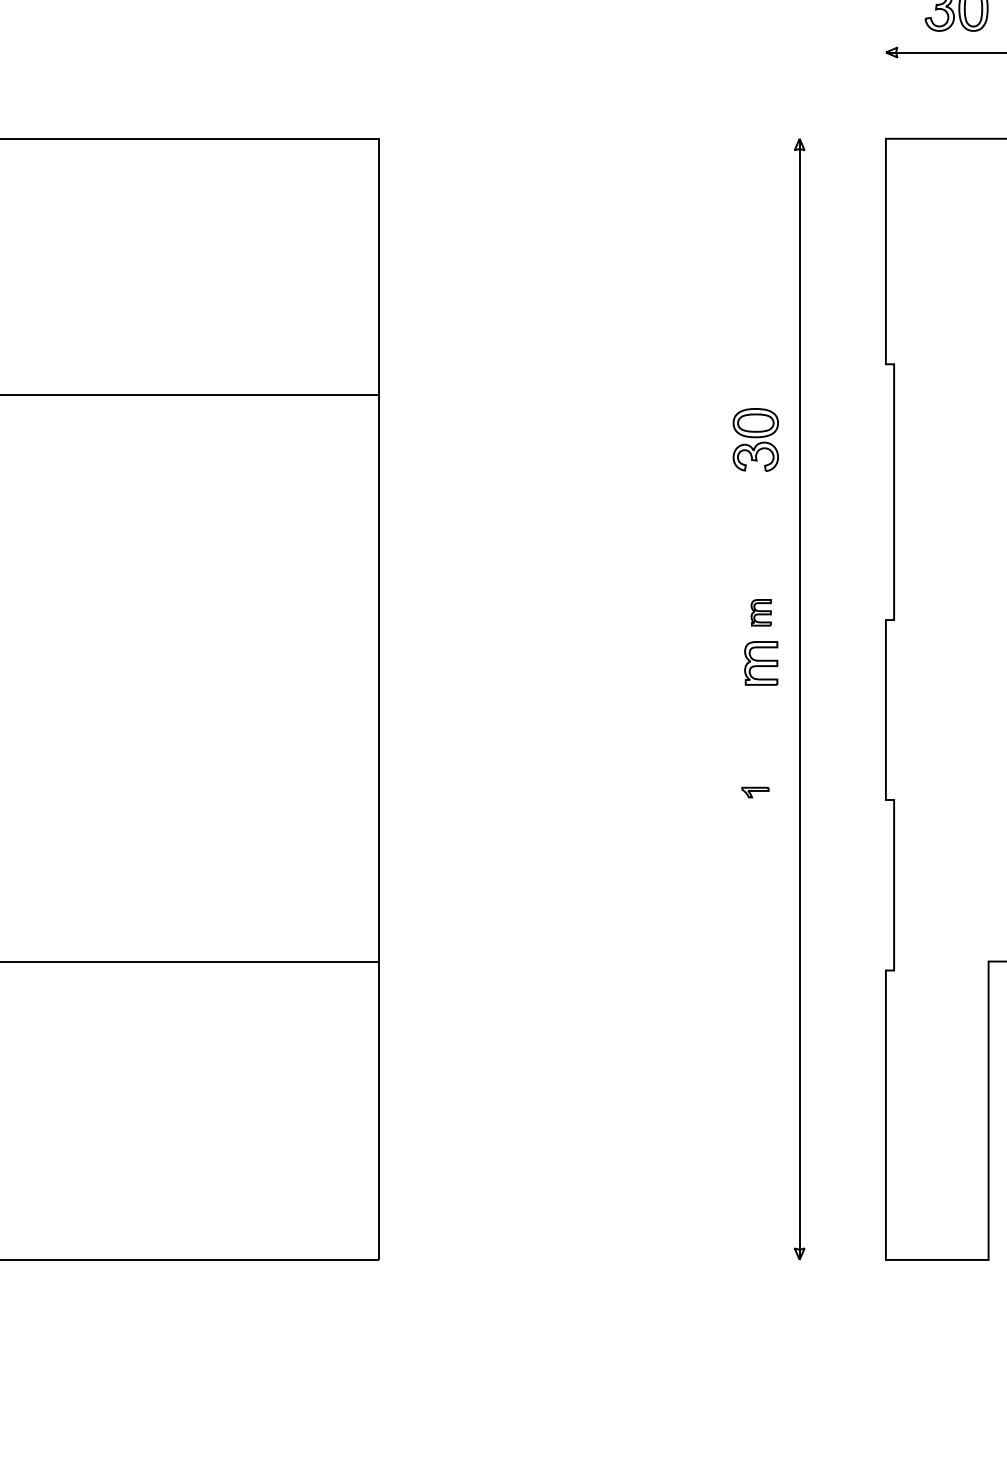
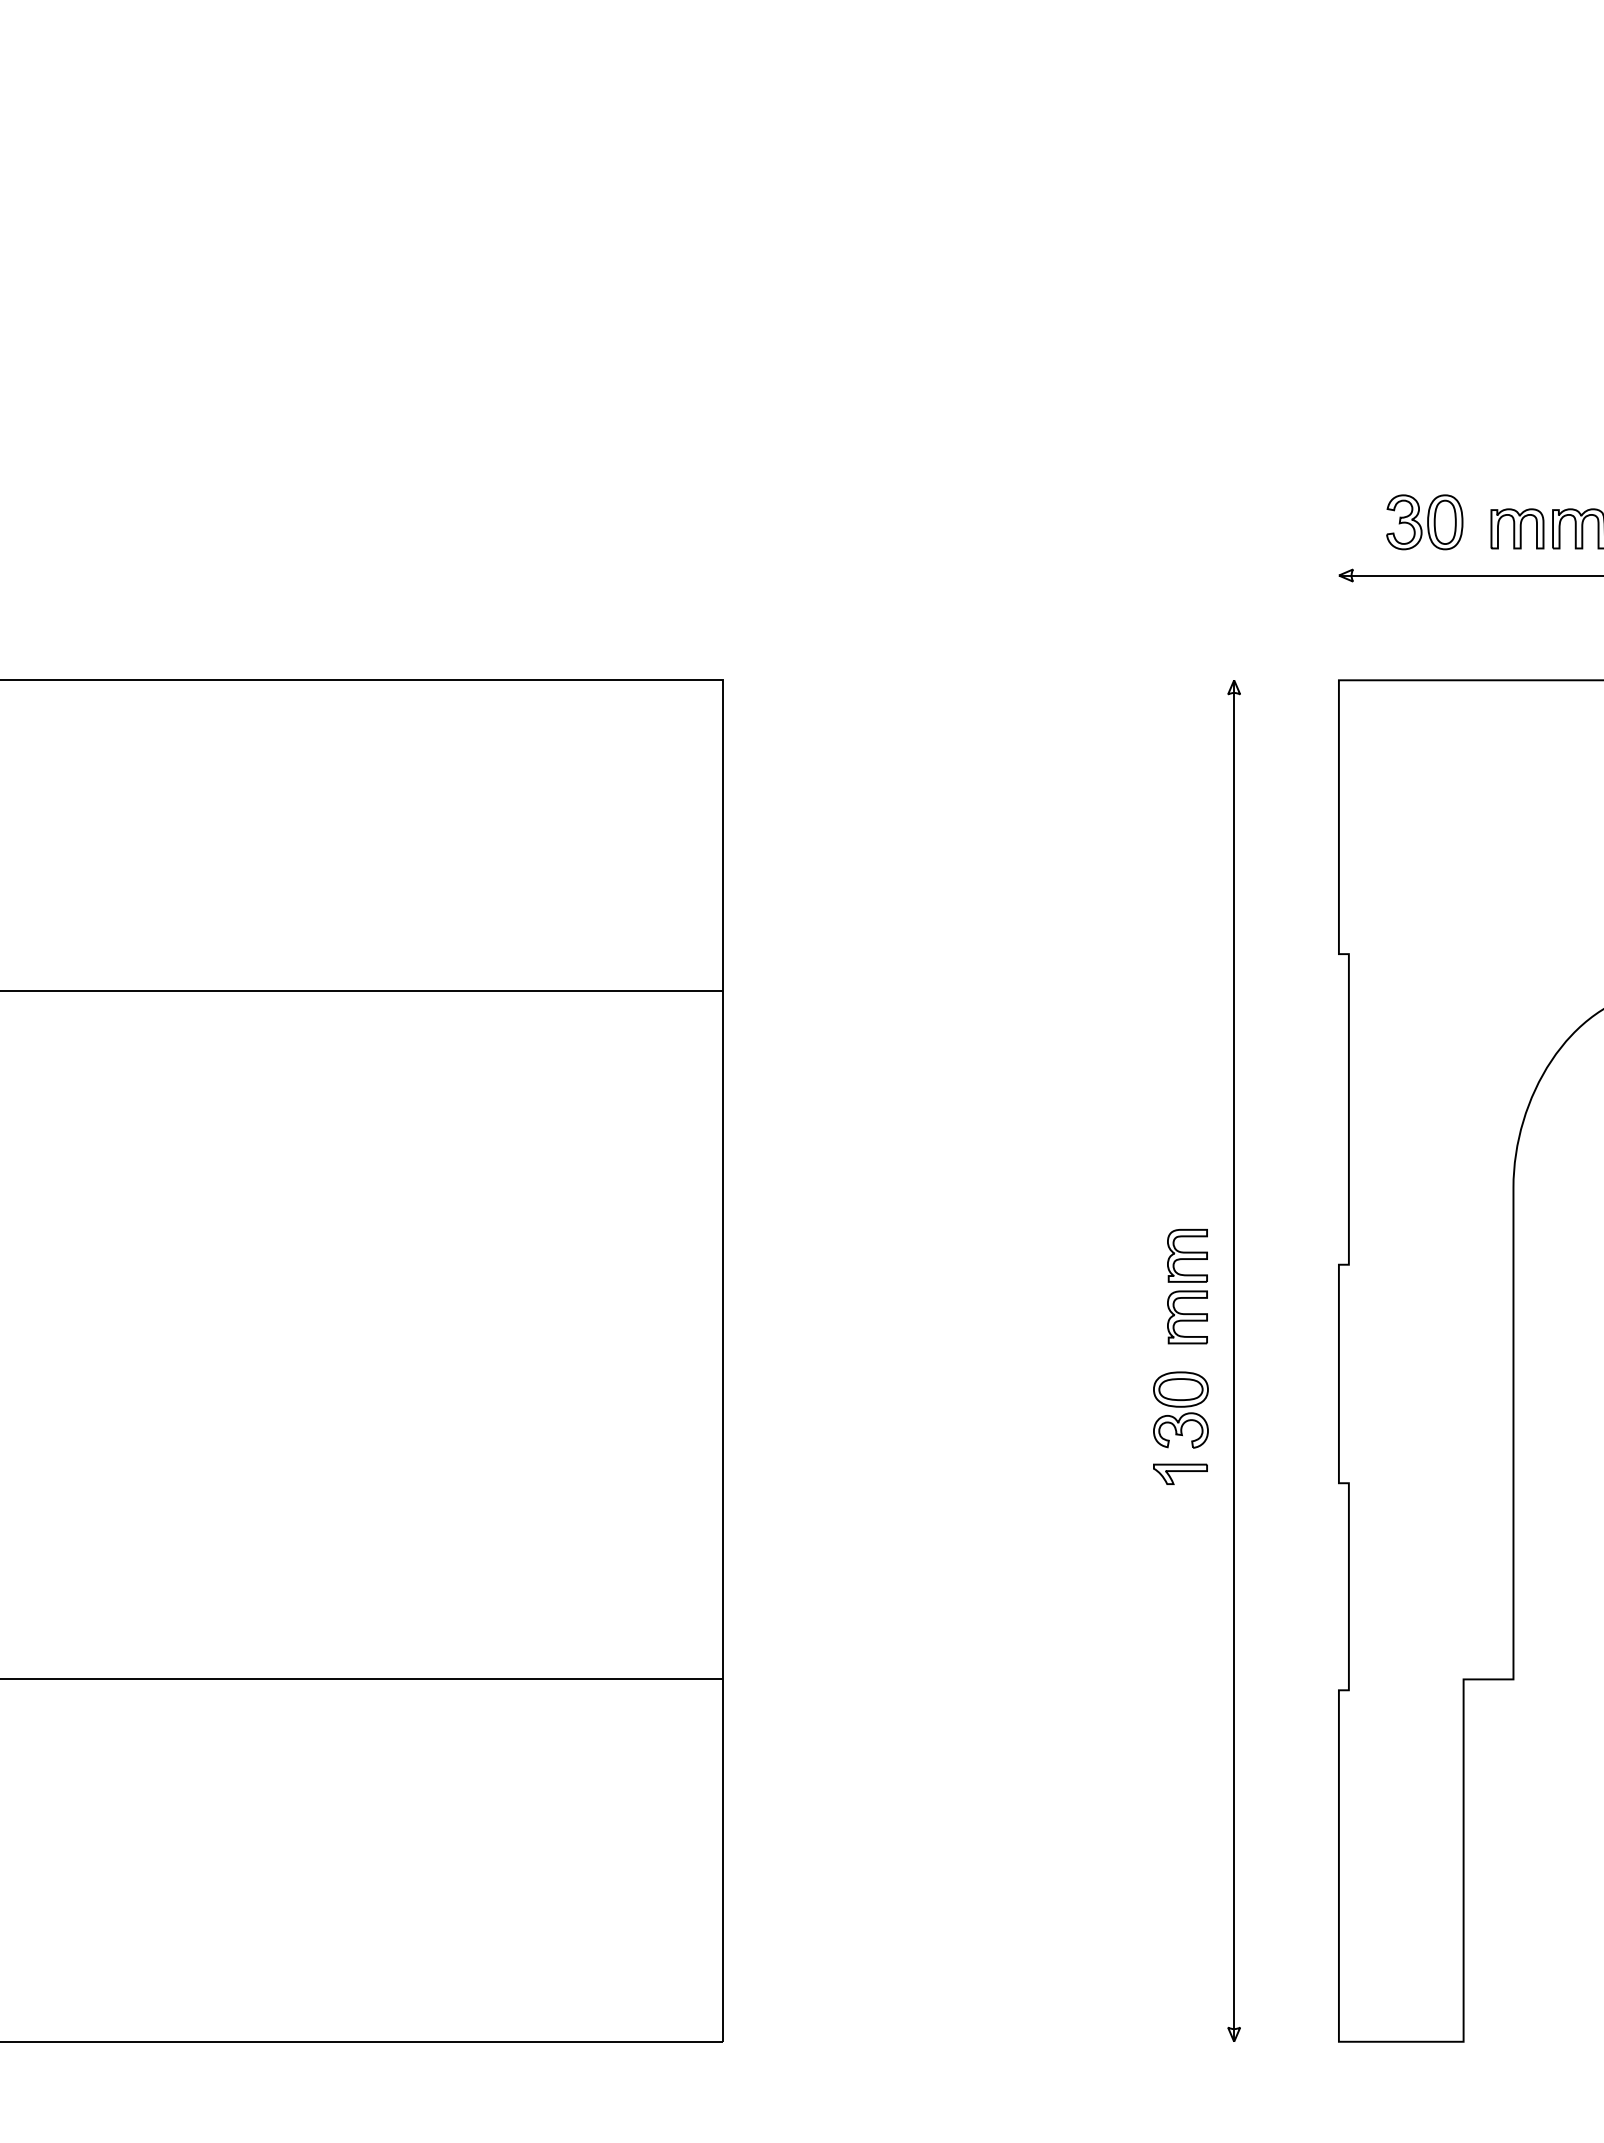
part: (755, 439) -> (1180, 1409), moved
part: (761, 612) -> (1187, 1255), size x1.67
part: (755, 791) -> (1180, 1473), size x1.67

